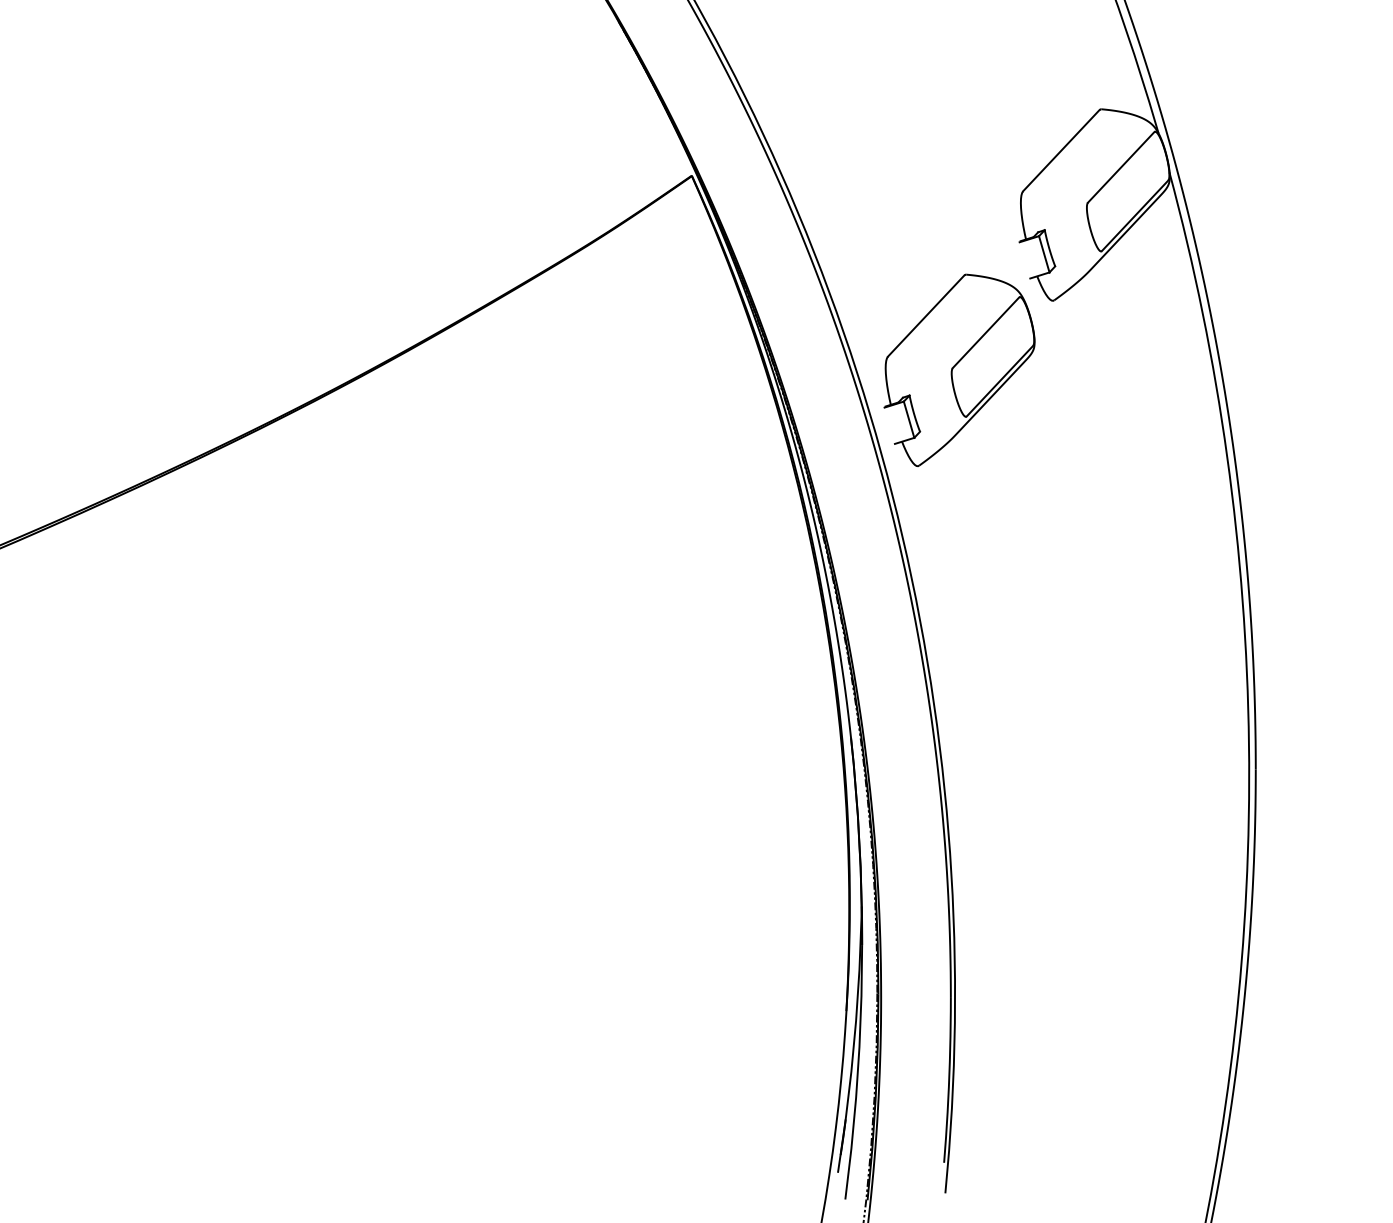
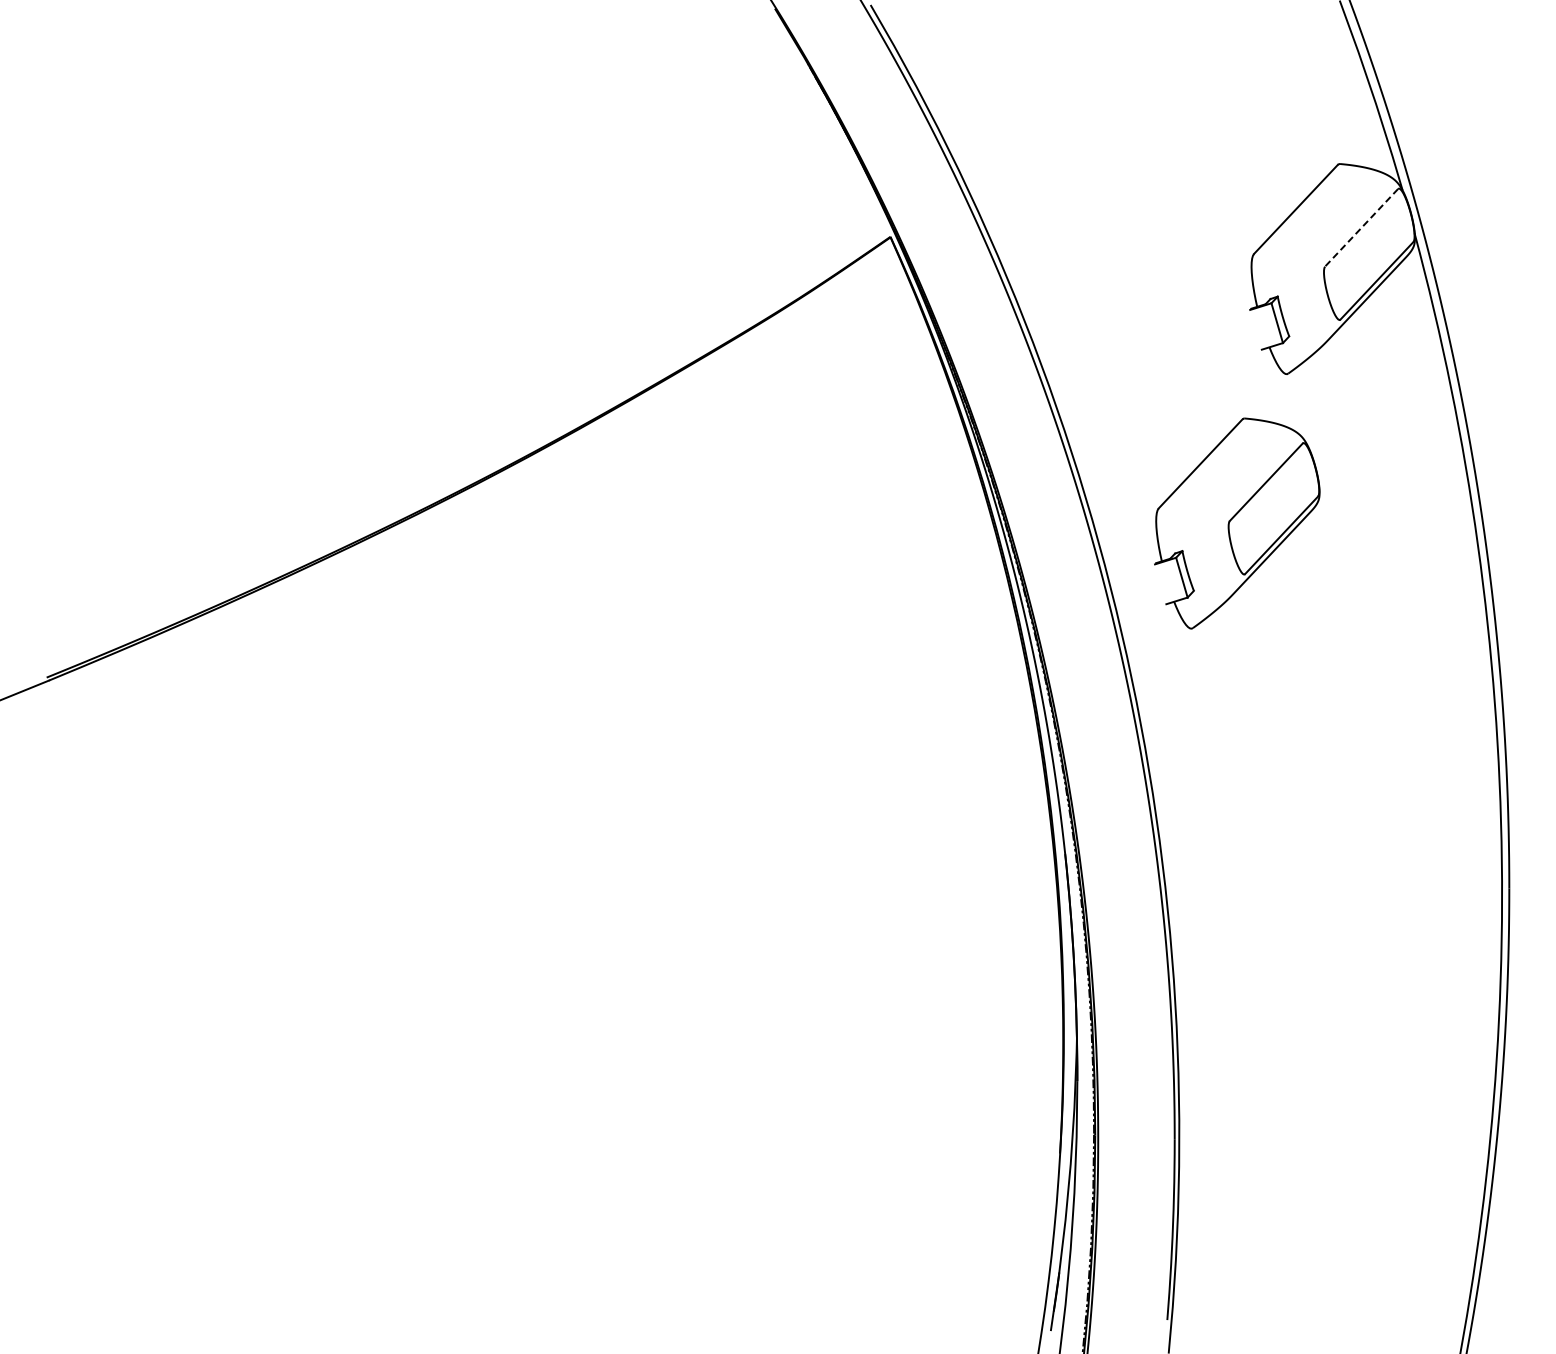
line: (1121, 168) -> (1361, 228), solid -> dashed
part: (959, 370) -> (1237, 523), moved

